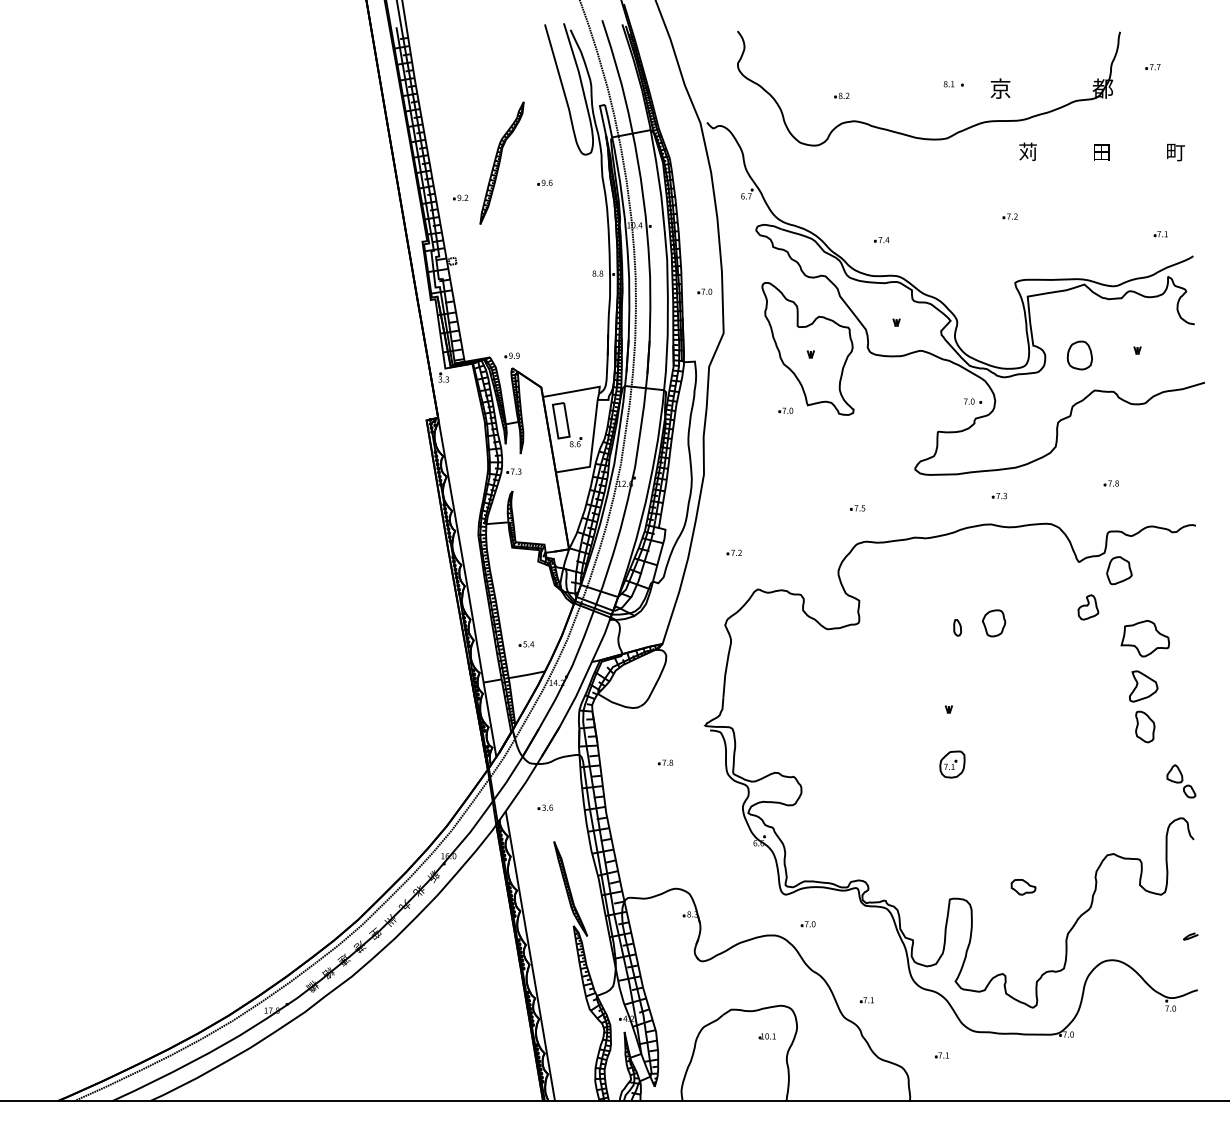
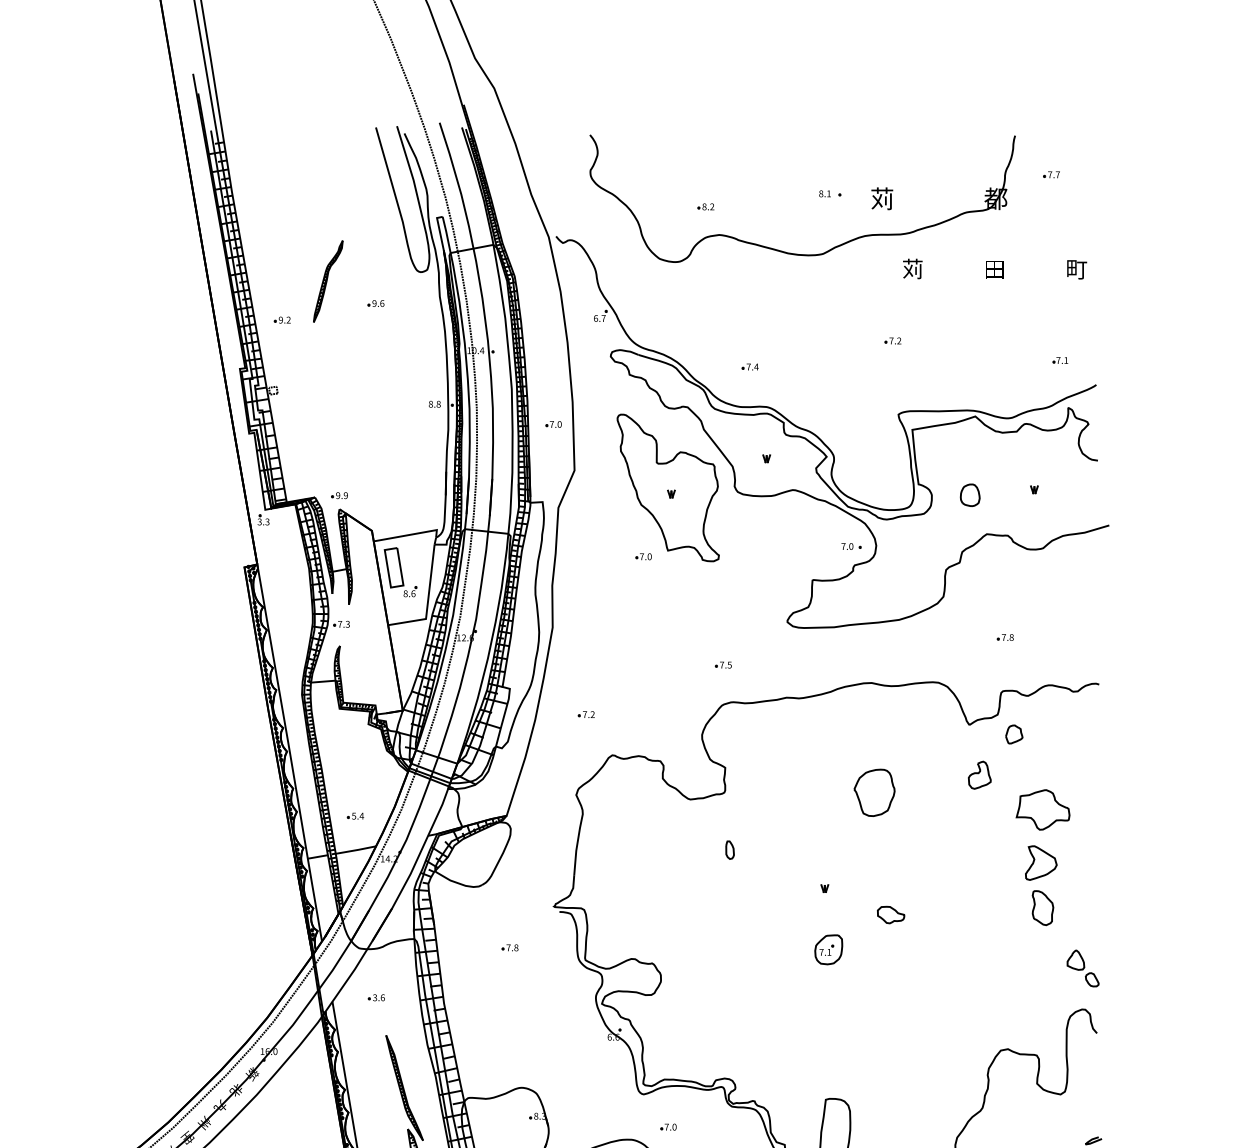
text: (1000, 88) -> (882, 198), 京 -> 苅
part: (501, 162) -> (327, 280), size x0.6
part: (1079, 355) -> (969, 495), size x0.7
part: (998, 496) -> (879, 651), removed
part: (1119, 570) -> (1014, 734), size x0.6
part: (994, 623) -> (875, 793), size x1.6
part: (957, 627) -> (729, 849), moved
part: (1023, 887) -> (891, 915), moved

